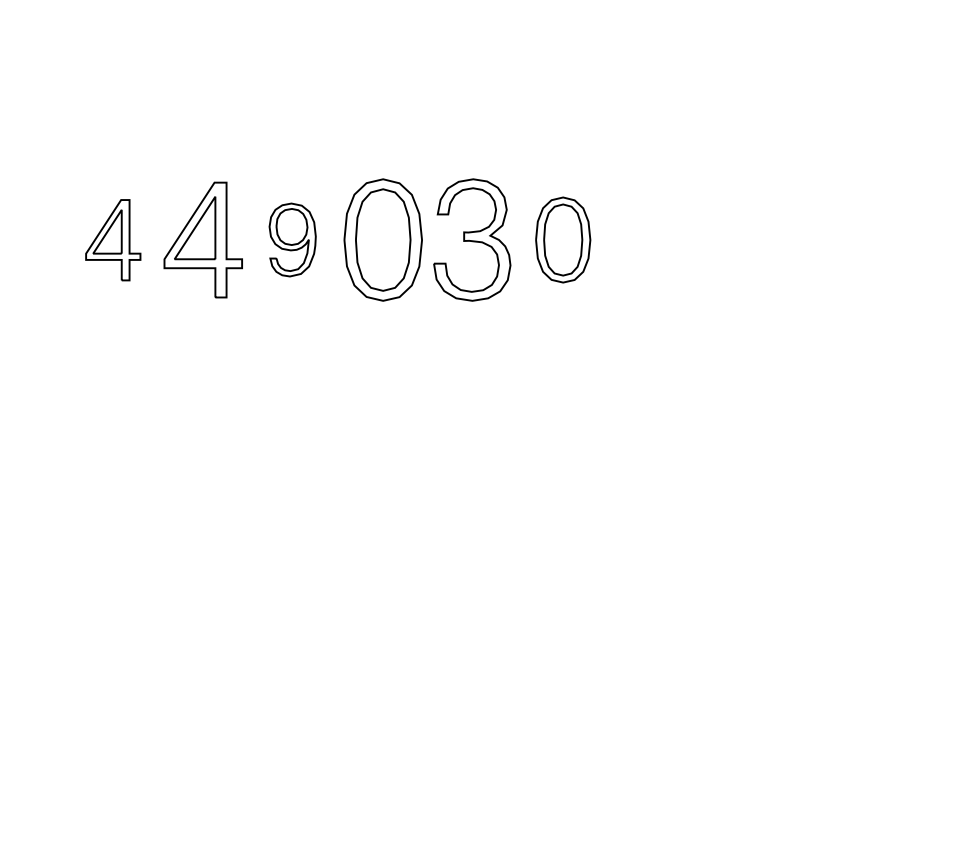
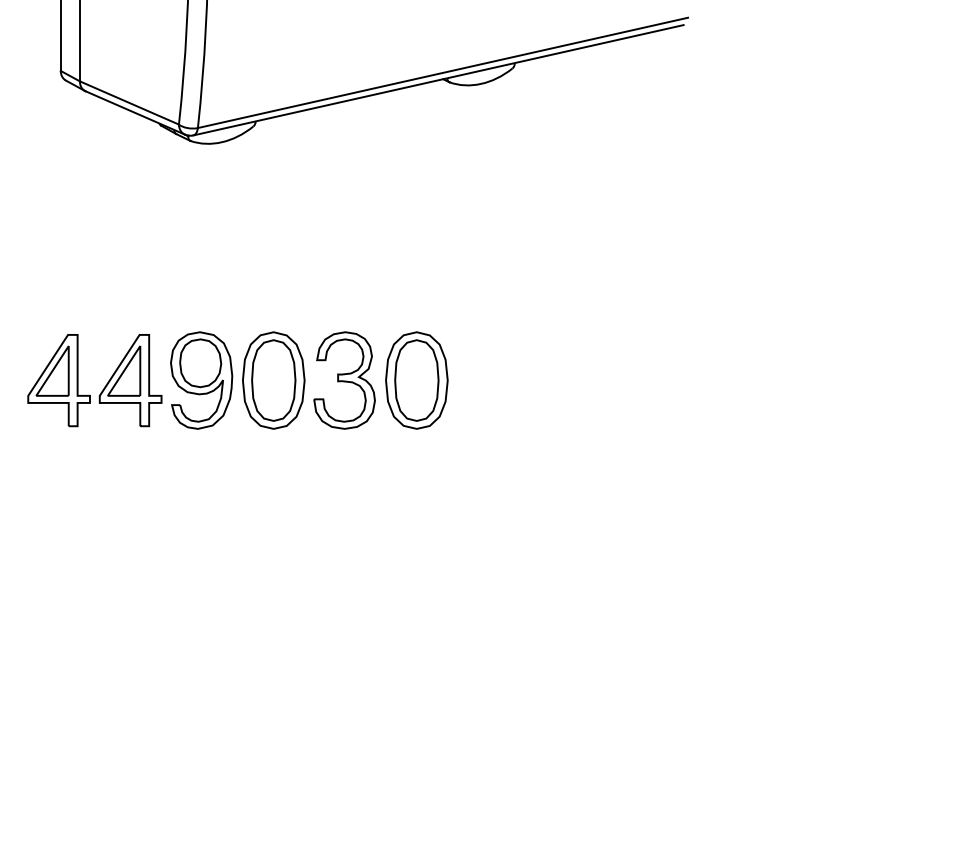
part: (112, 239) -> (58, 380), size x1.43
part: (292, 239) -> (201, 380), size x1.67
part: (562, 239) -> (416, 380), size x1.43

